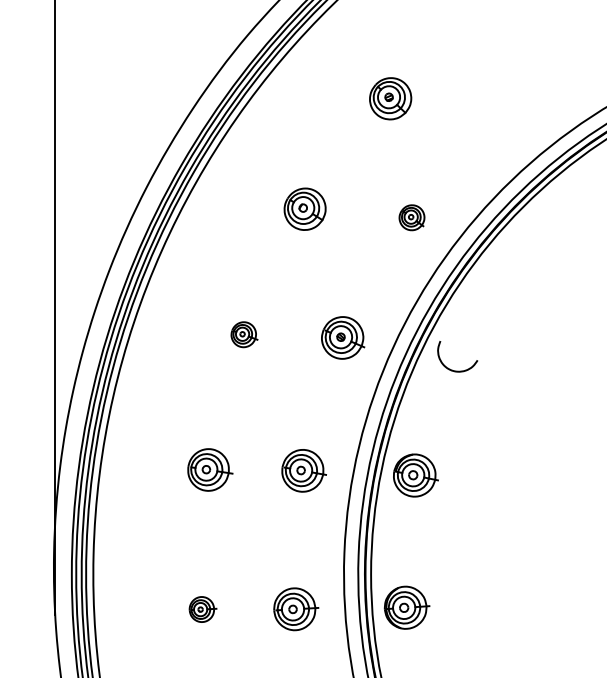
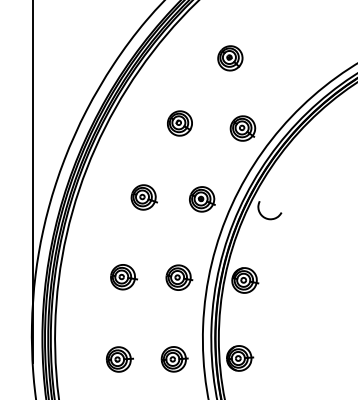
part: (411, 217) -> (242, 128), size x1.67
part: (243, 334) -> (143, 197), size x1.67
part: (202, 609) -> (119, 359), size x1.67

